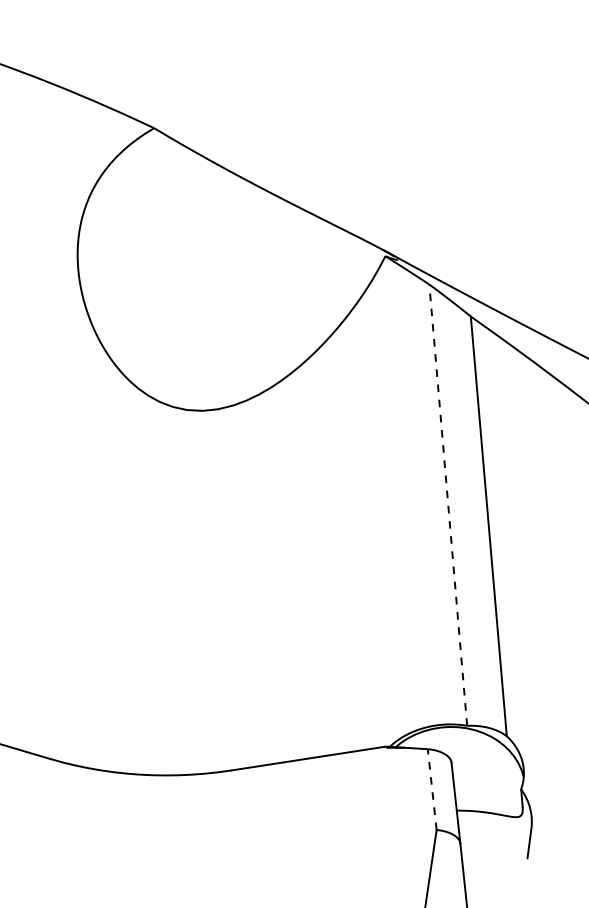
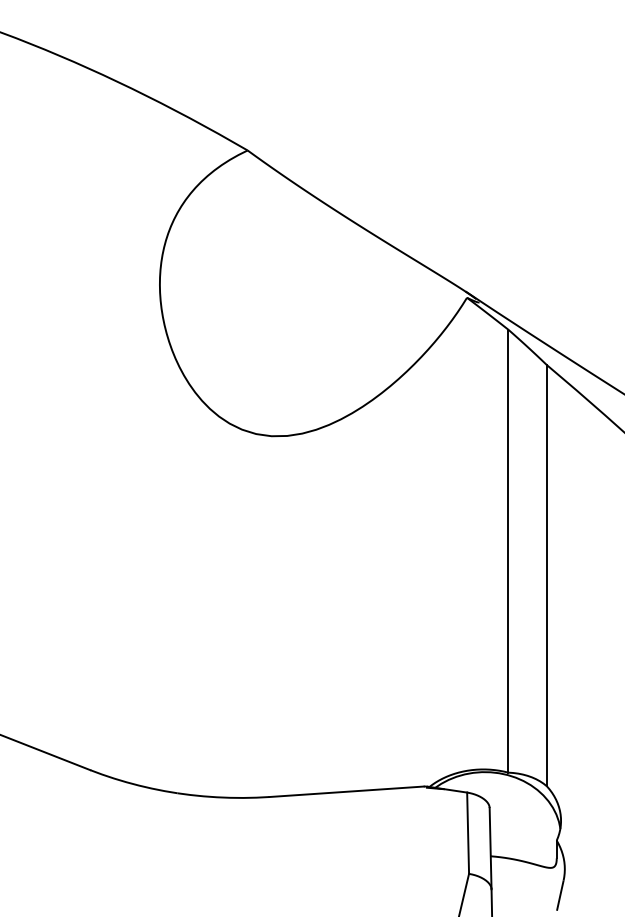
line: (448, 504) -> (508, 550), dashed -> solid
line: (432, 789) -> (468, 833), dashed -> solid

